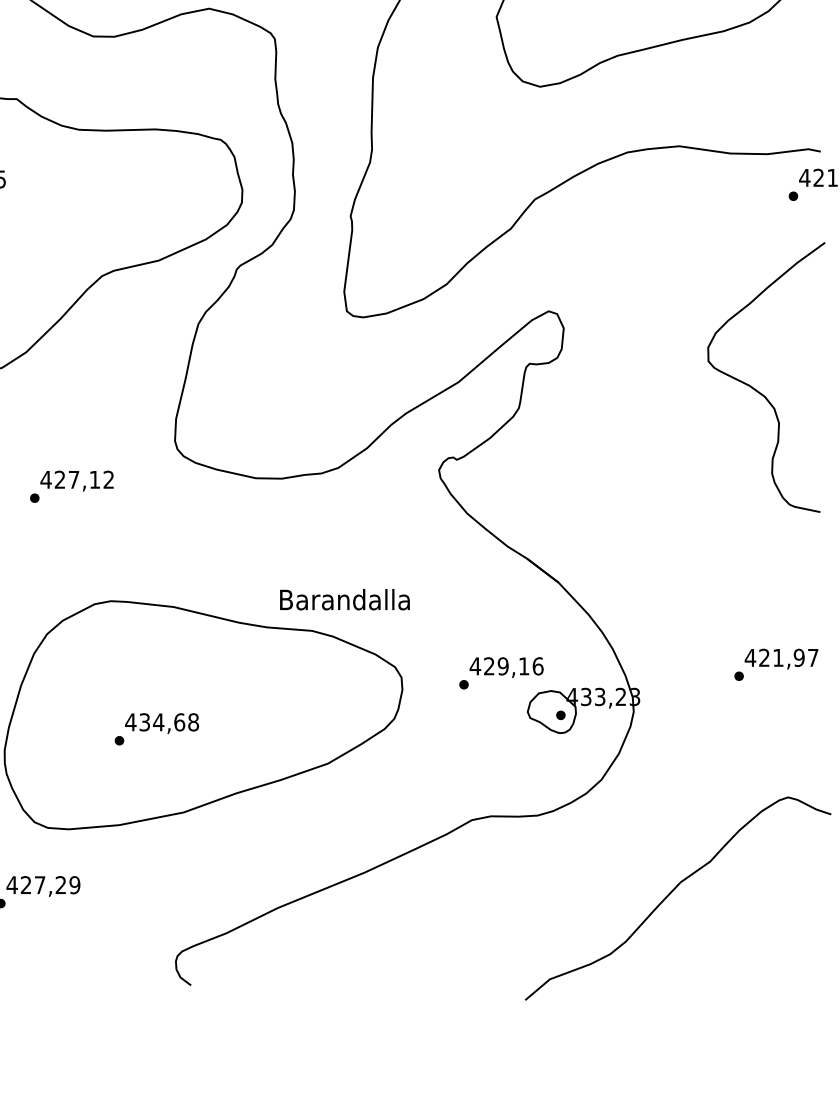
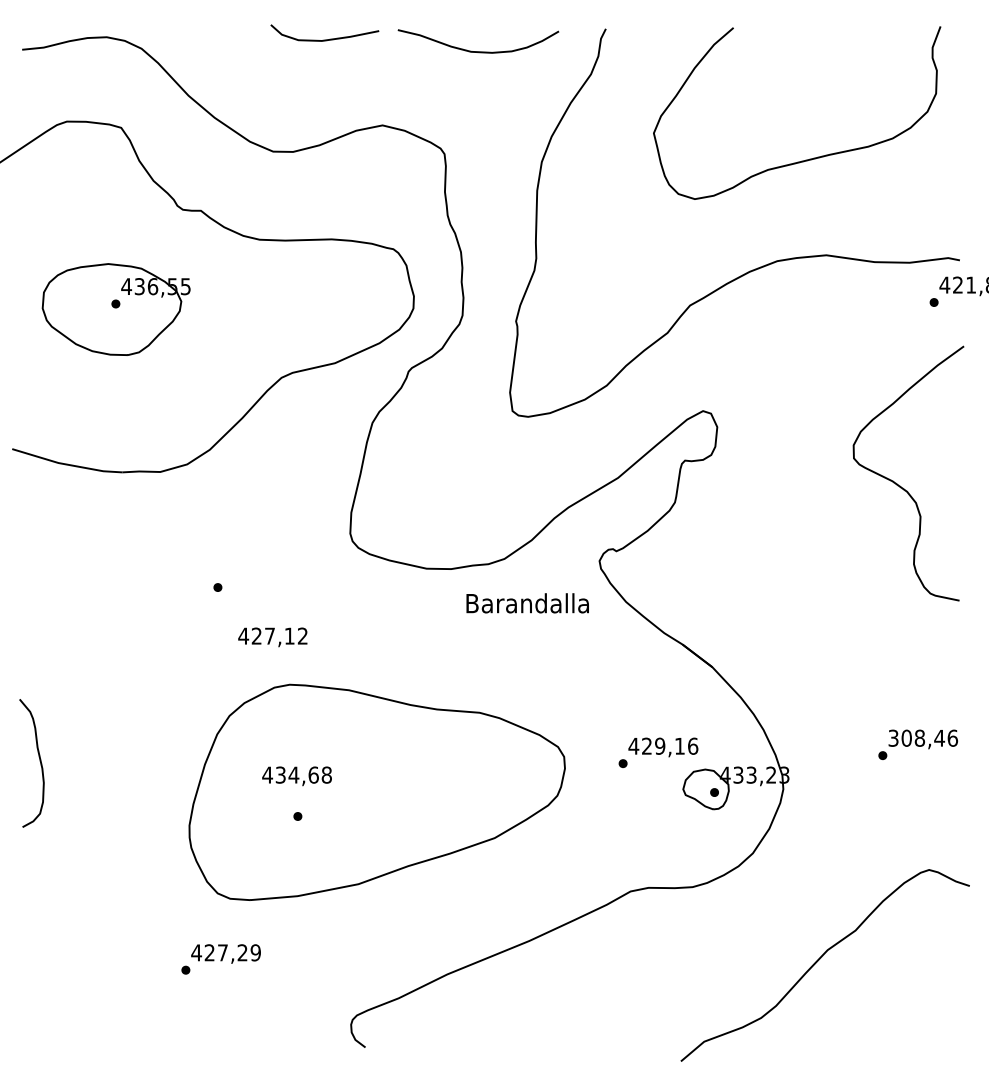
text: (76, 481) -> (272, 637), moved
text: (344, 599) -> (527, 603), moved
text: (782, 657) -> (923, 737), 421,97 -> 308,46
text: (161, 723) -> (296, 776), moved

